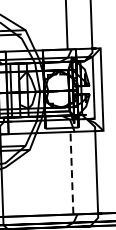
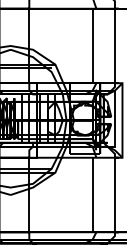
line: (71, 172) -> (92, 194), dashed -> solid

